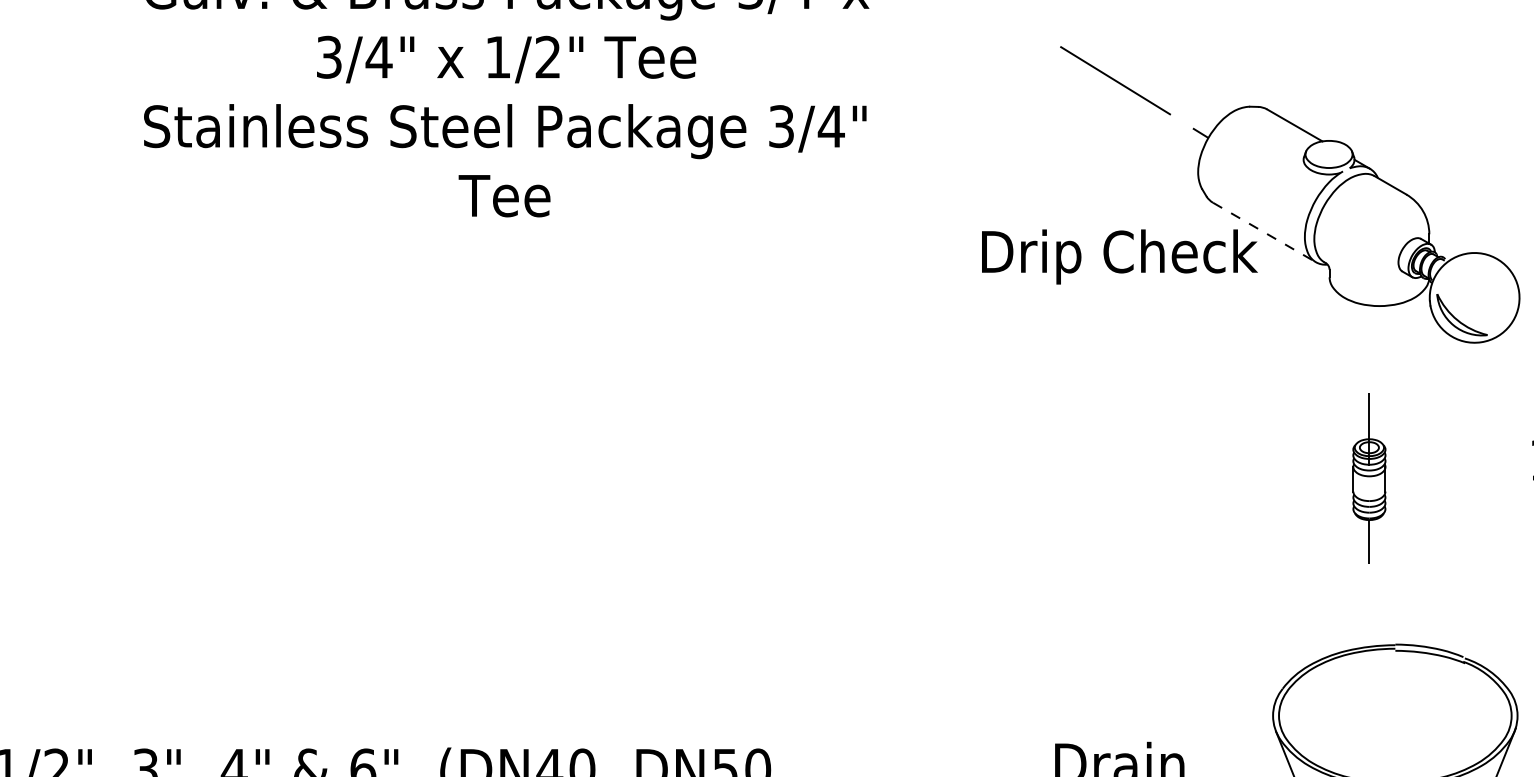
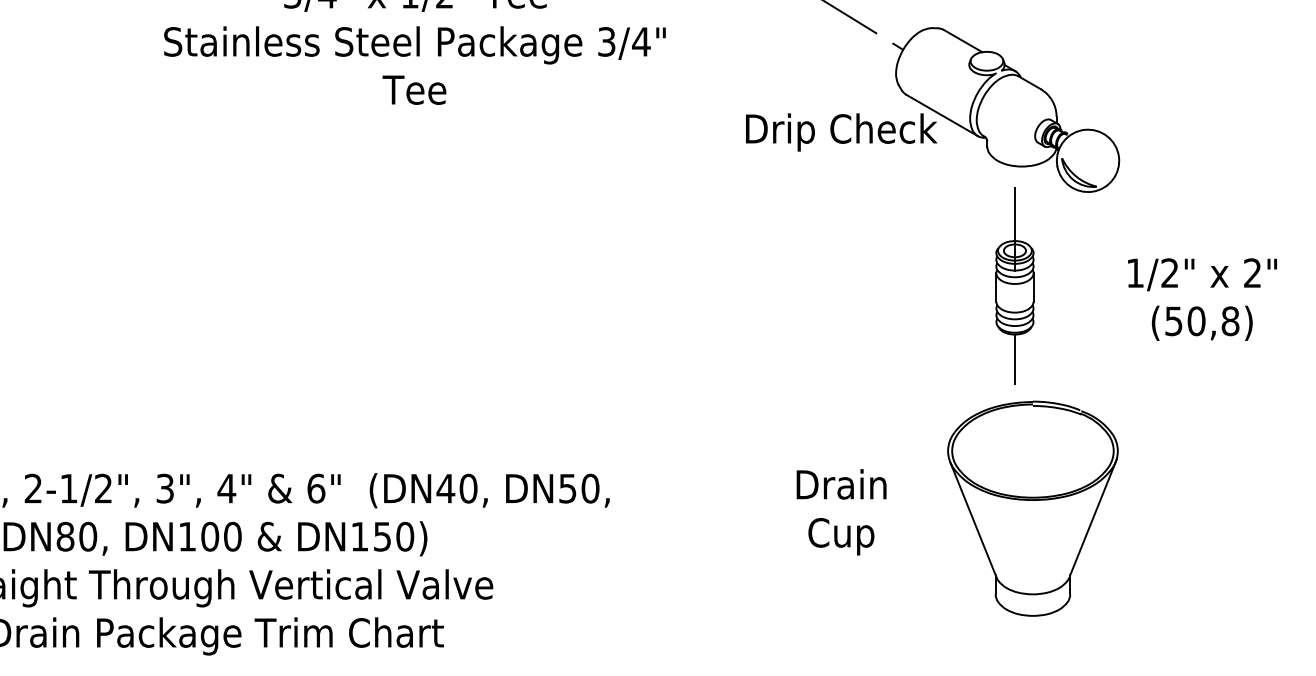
line: (1265, 232) -> (942, 115), dashed -> solid
part: (1368, 477) -> (1014, 285), size x1.67

